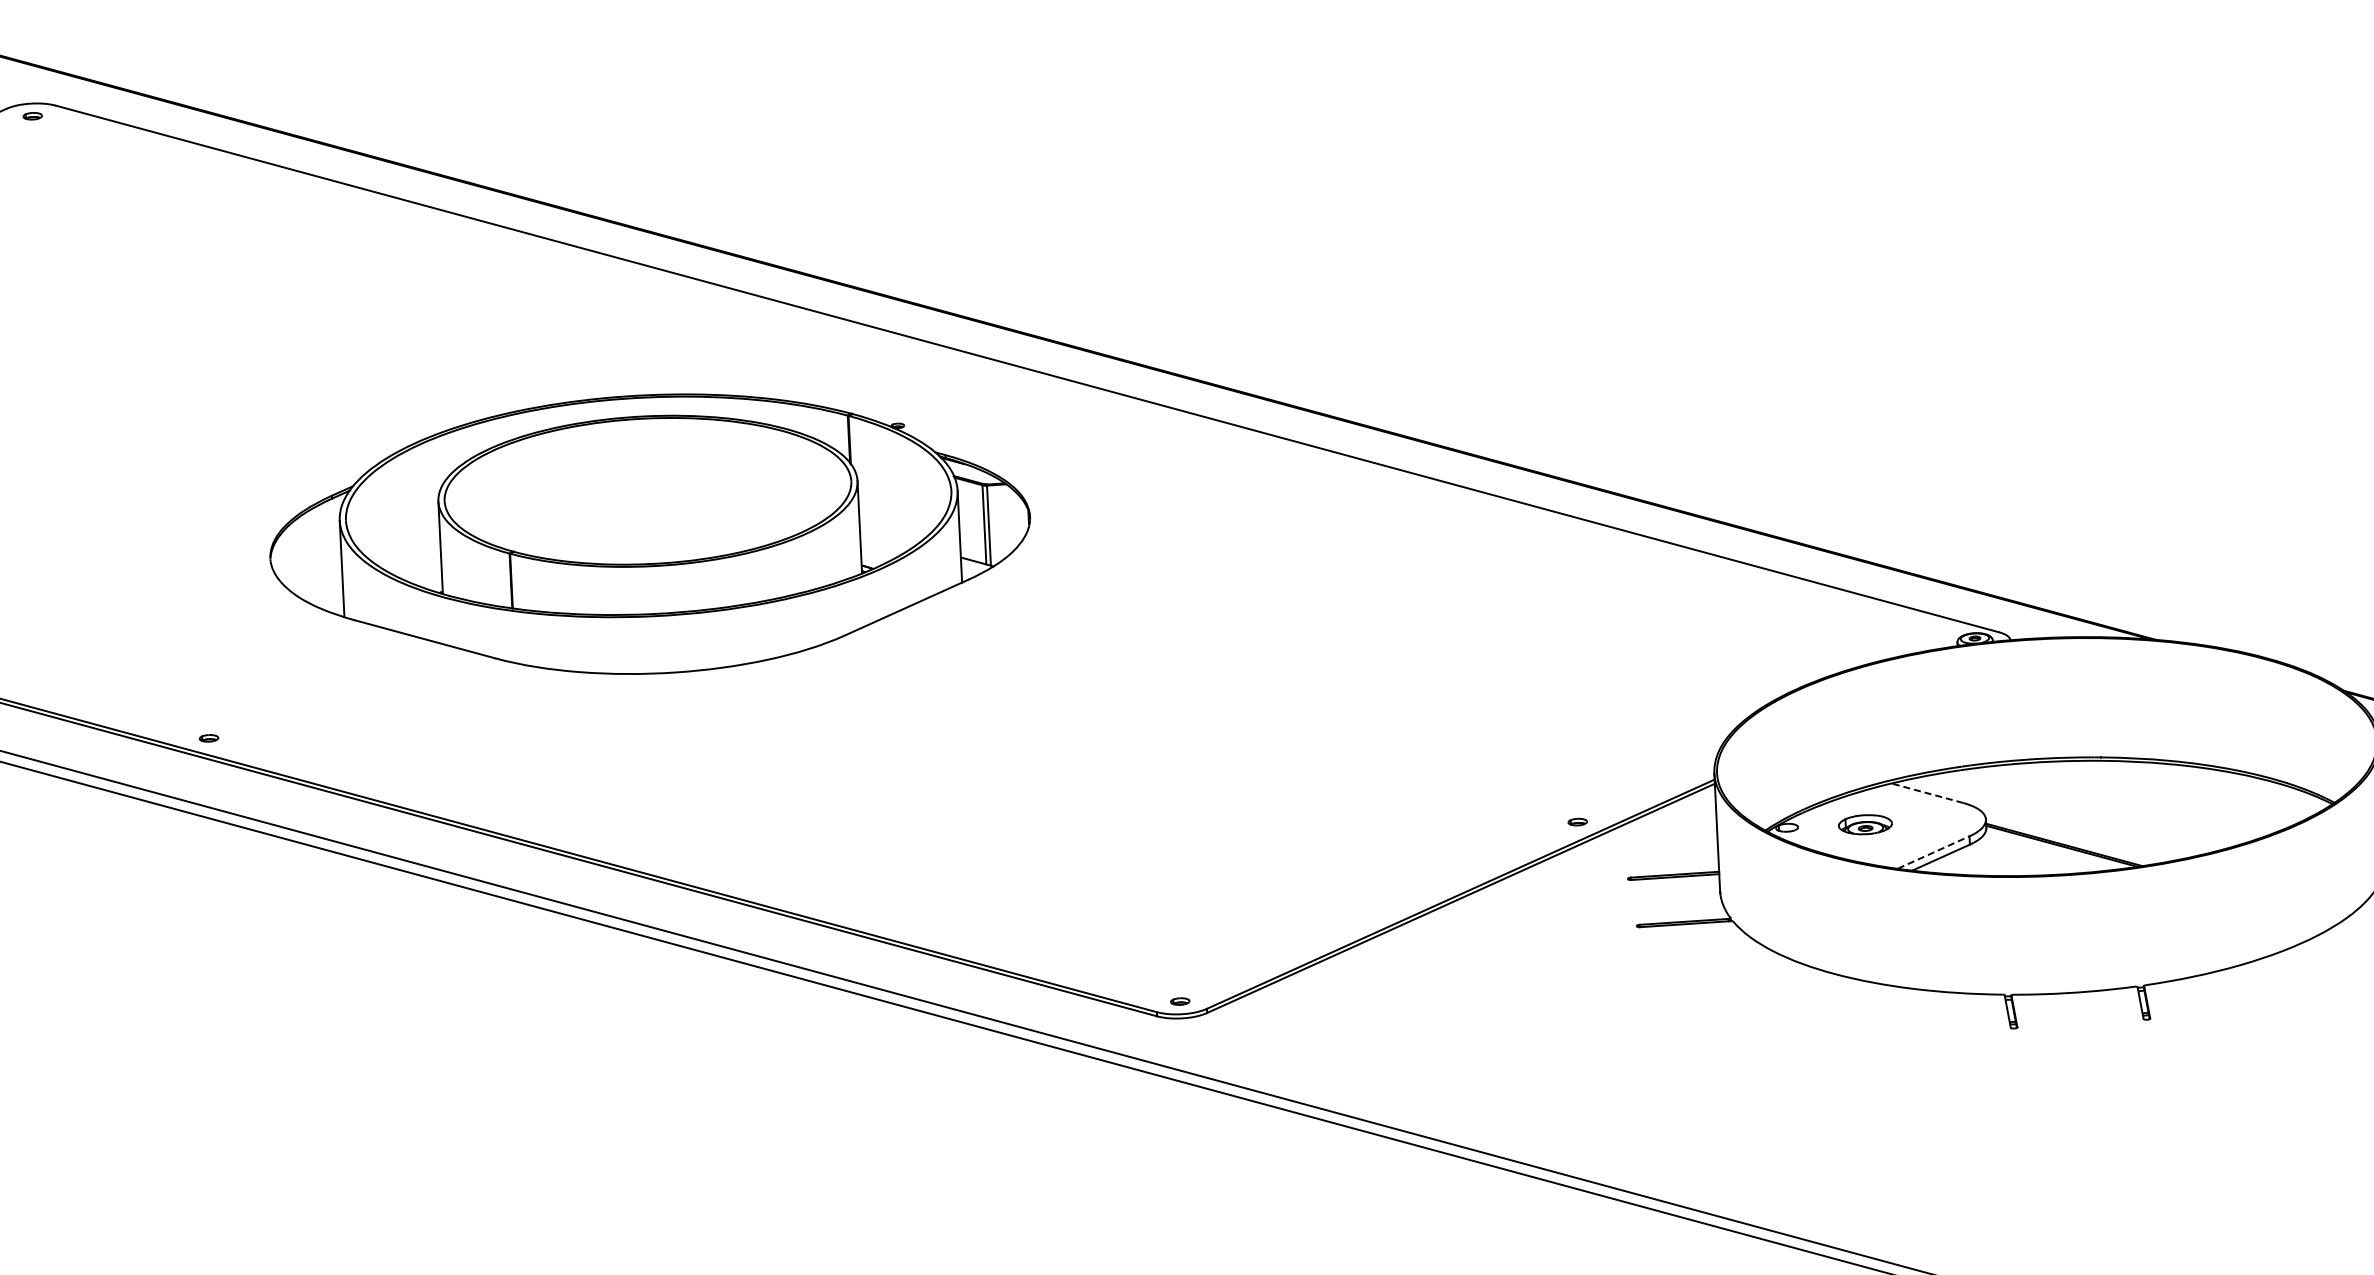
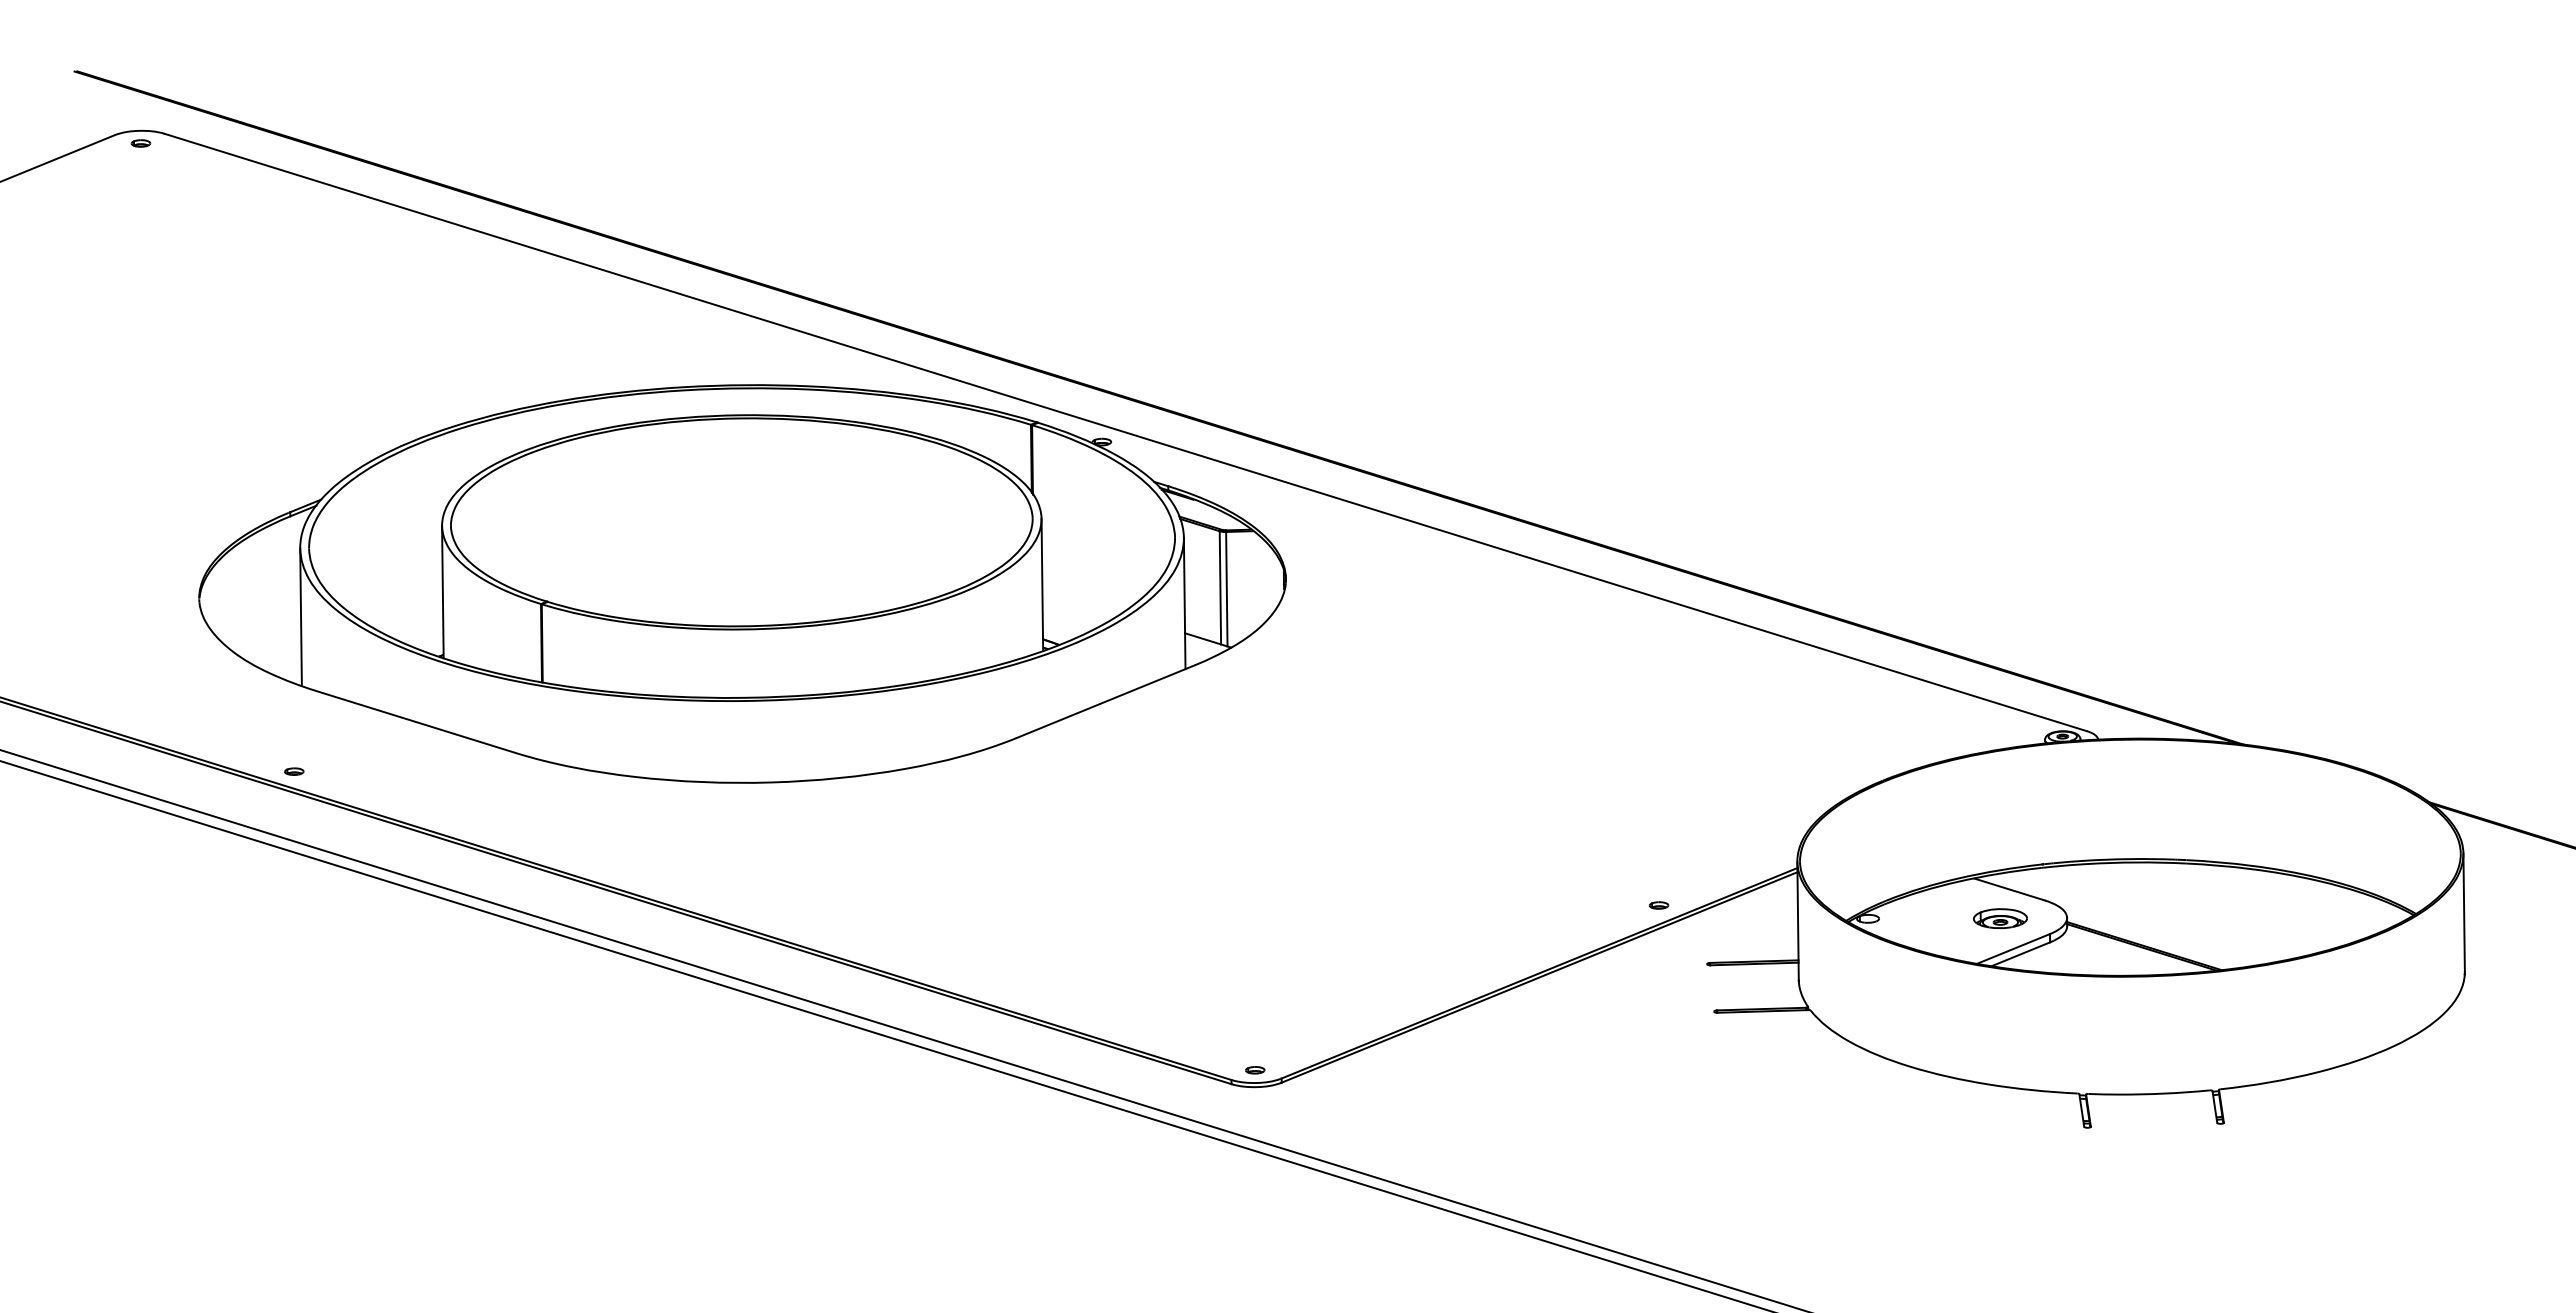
part: (650, 533) -> (742, 583), size x1.43
line: (1927, 793) -> (2009, 889), dashed -> solid
part: (1865, 824) -> (2000, 918), moved
line: (1934, 852) -> (2014, 948), dashed -> solid

